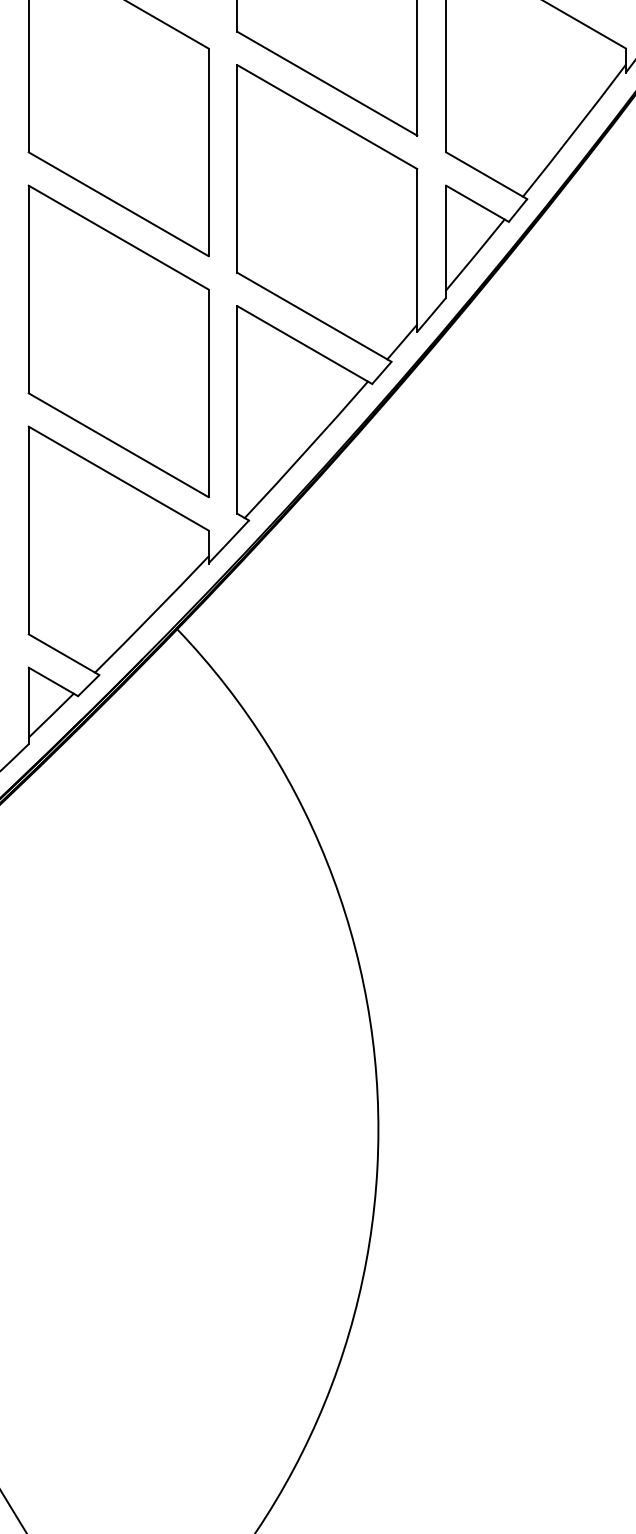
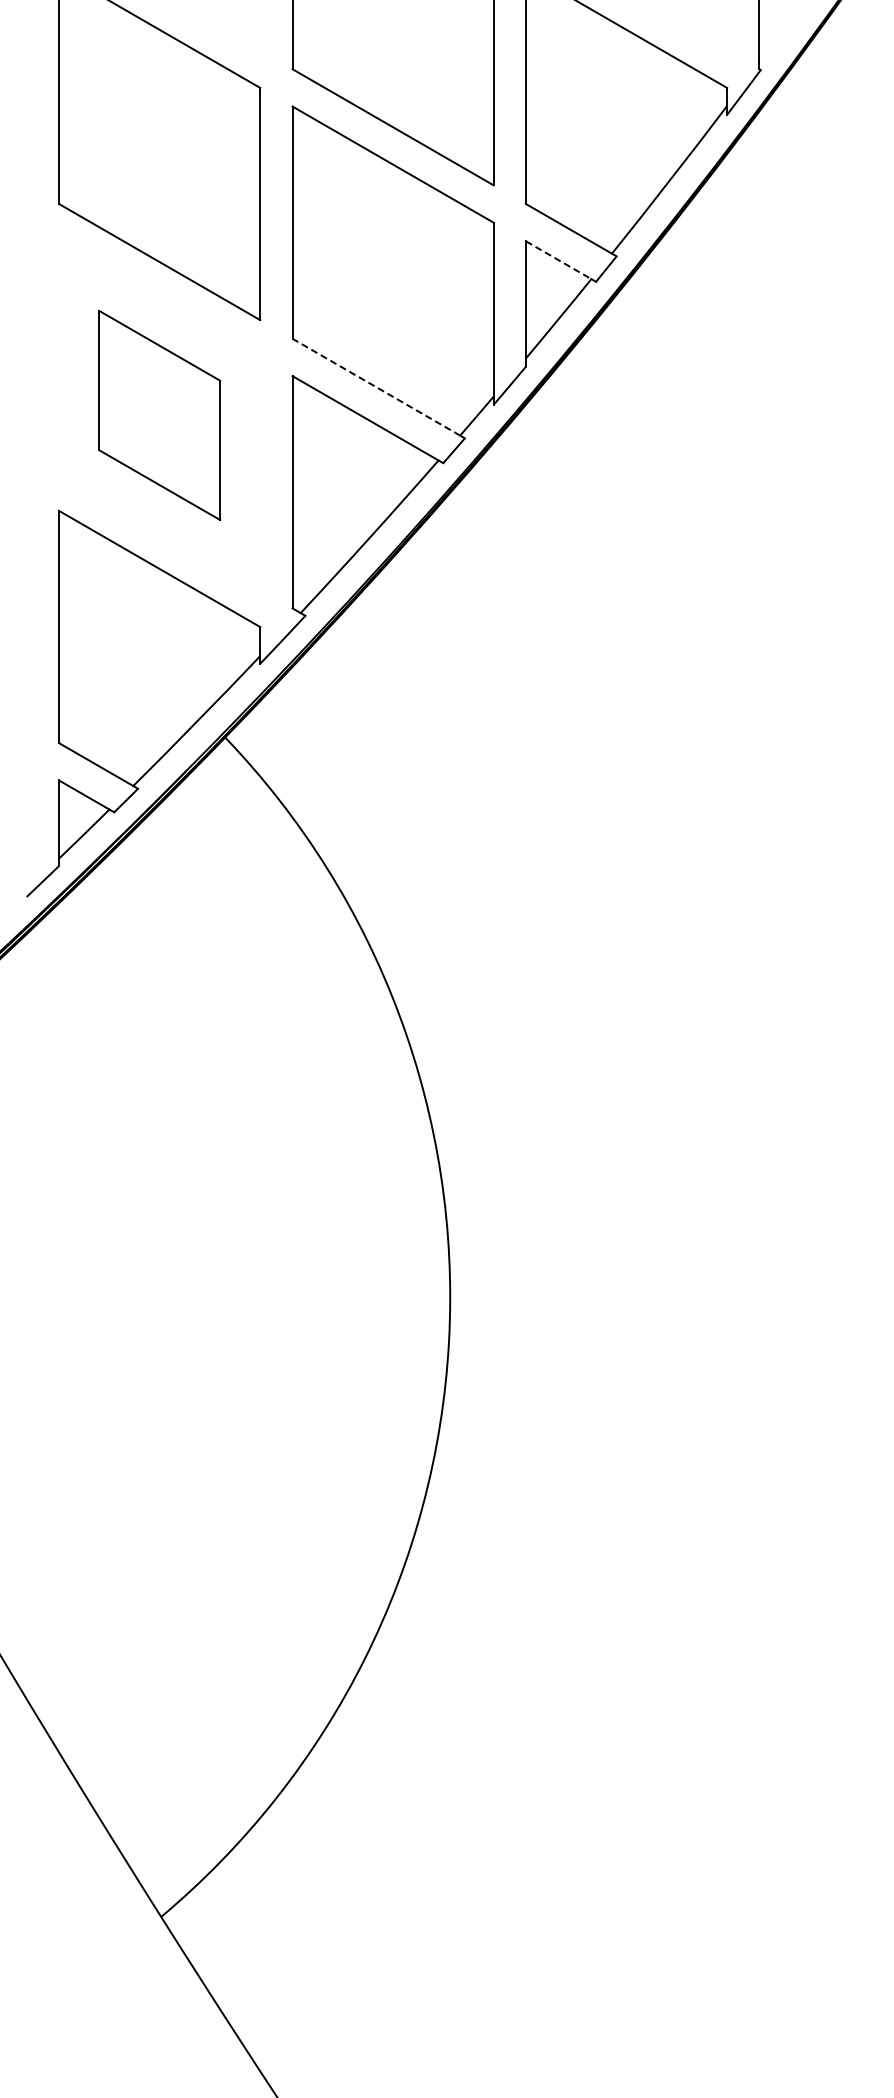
line: (475, 202) -> (558, 260), solid -> dashed
line: (312, 316) -> (376, 387), solid -> dashed
part: (118, 341) -> (159, 415), size x0.6

